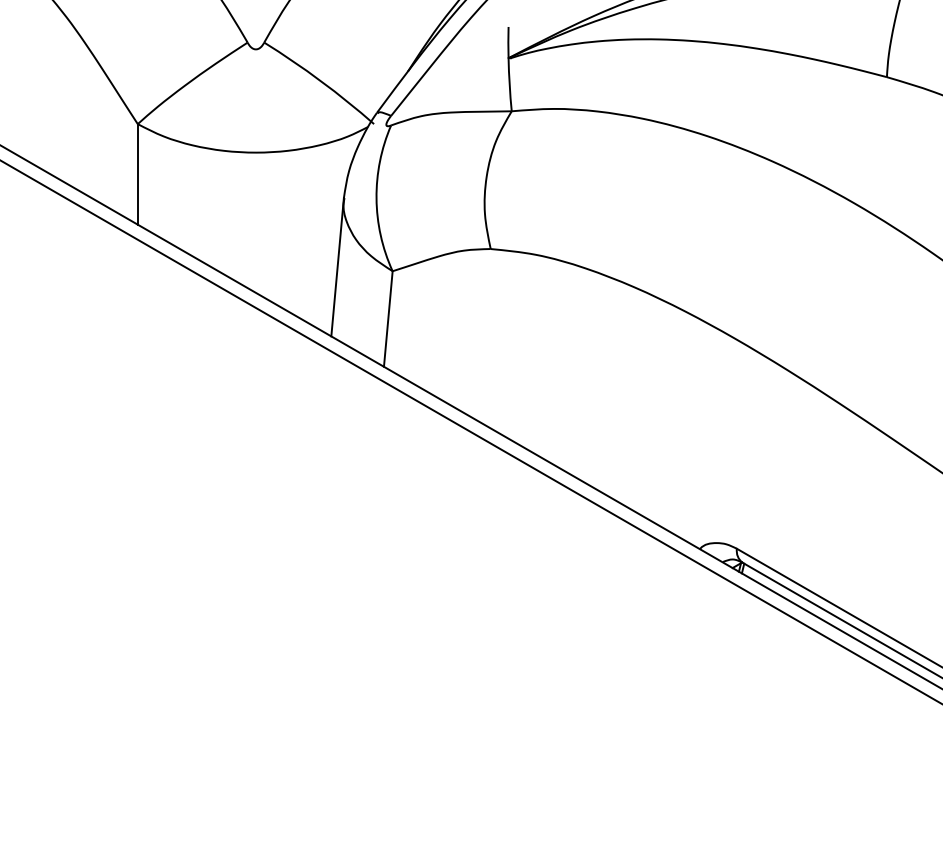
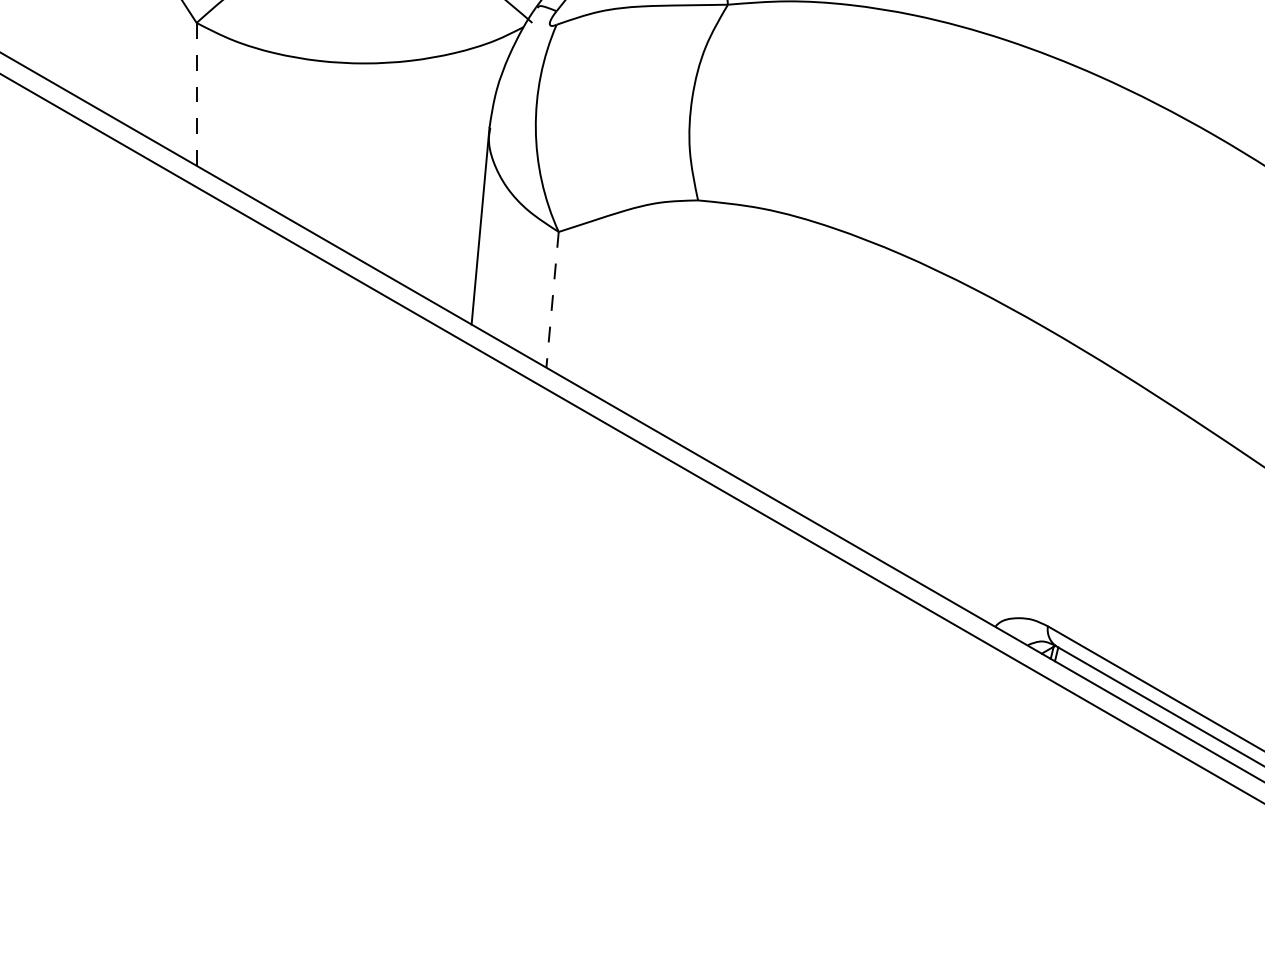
line: (137, 173) -> (196, 93), solid -> dashed
line: (388, 319) -> (552, 300), solid -> dashed

